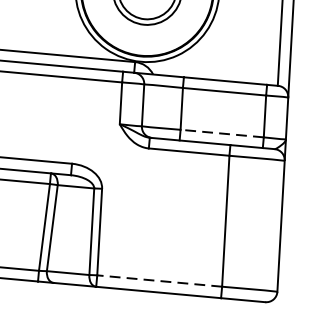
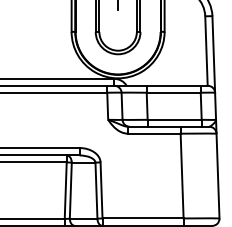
line: (221, 133) -> (174, 119), dashed -> solid
line: (160, 281) -> (143, 218), dashed -> solid

